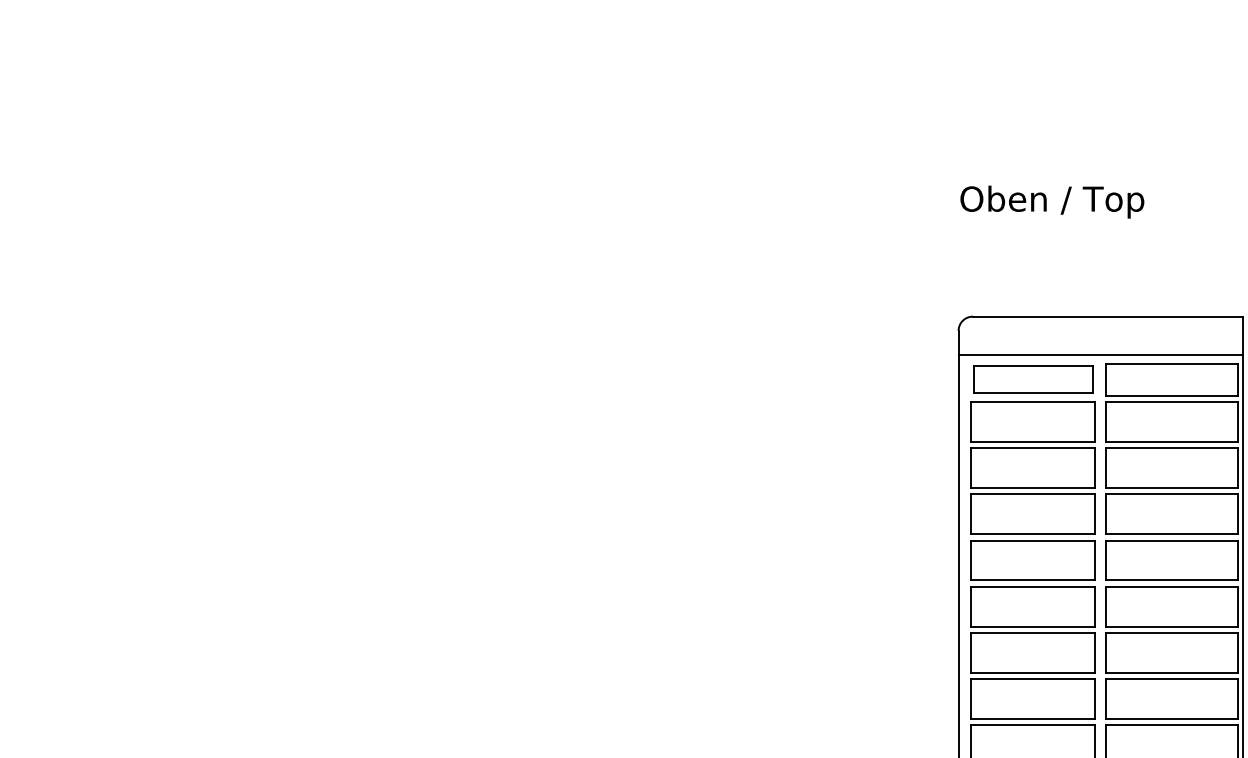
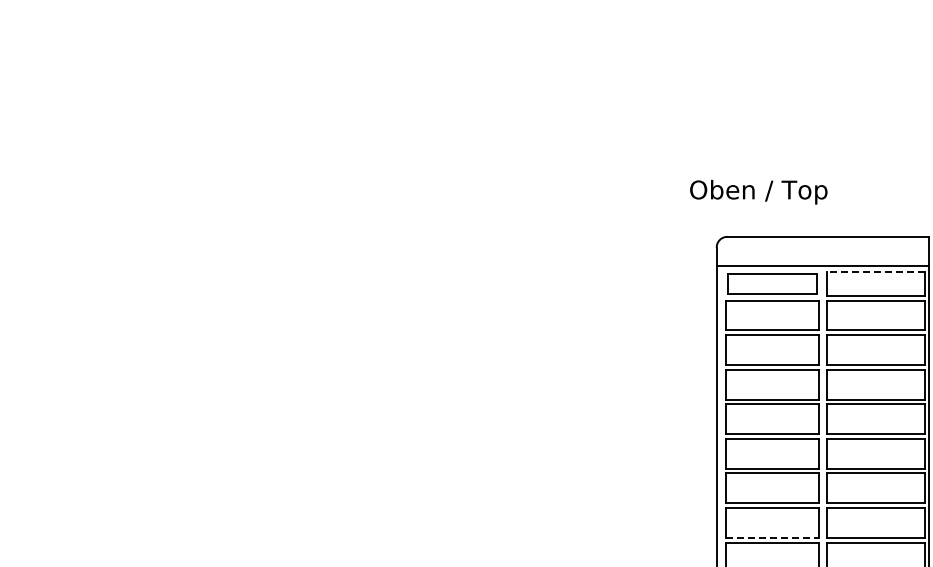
text: (1051, 202) -> (758, 192), moved
line: (1170, 362) -> (875, 271), solid -> dashed
line: (1034, 718) -> (773, 537), solid -> dashed

